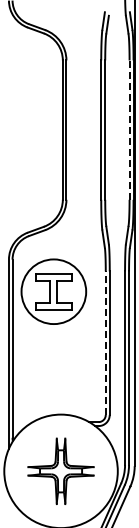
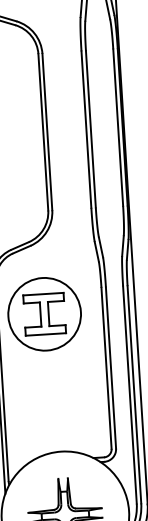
line: (129, 130) -> (118, 128), dashed -> solid
line: (105, 343) -> (106, 368), dashed -> solid

